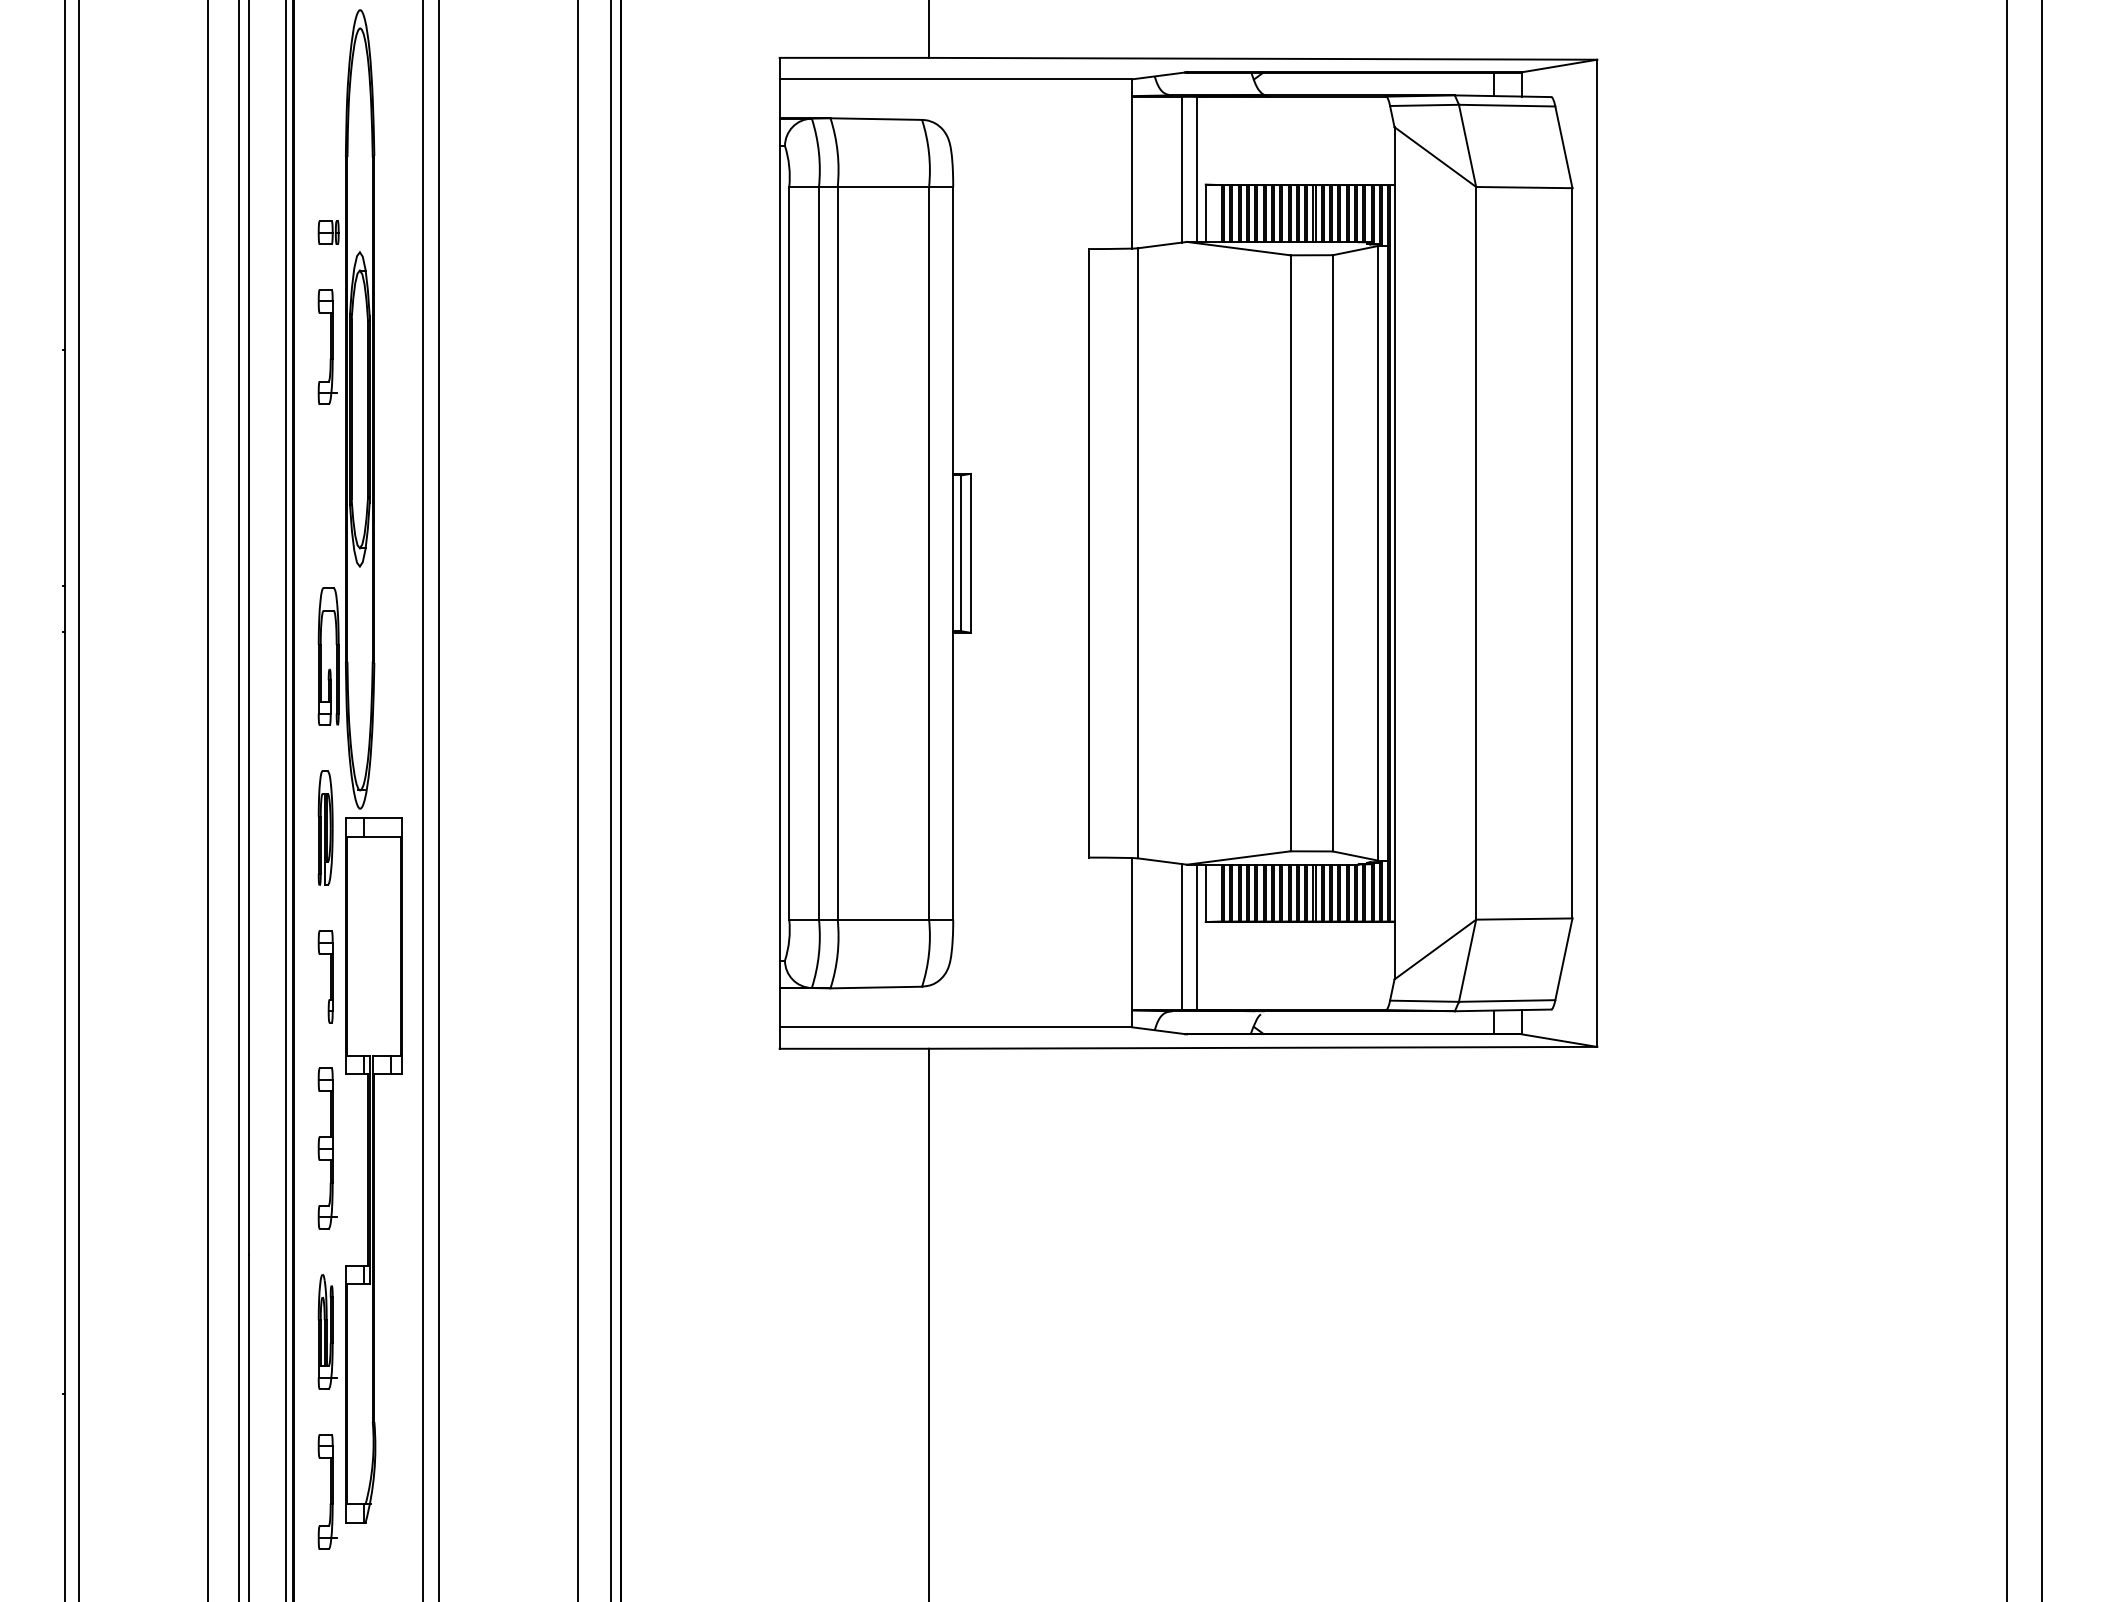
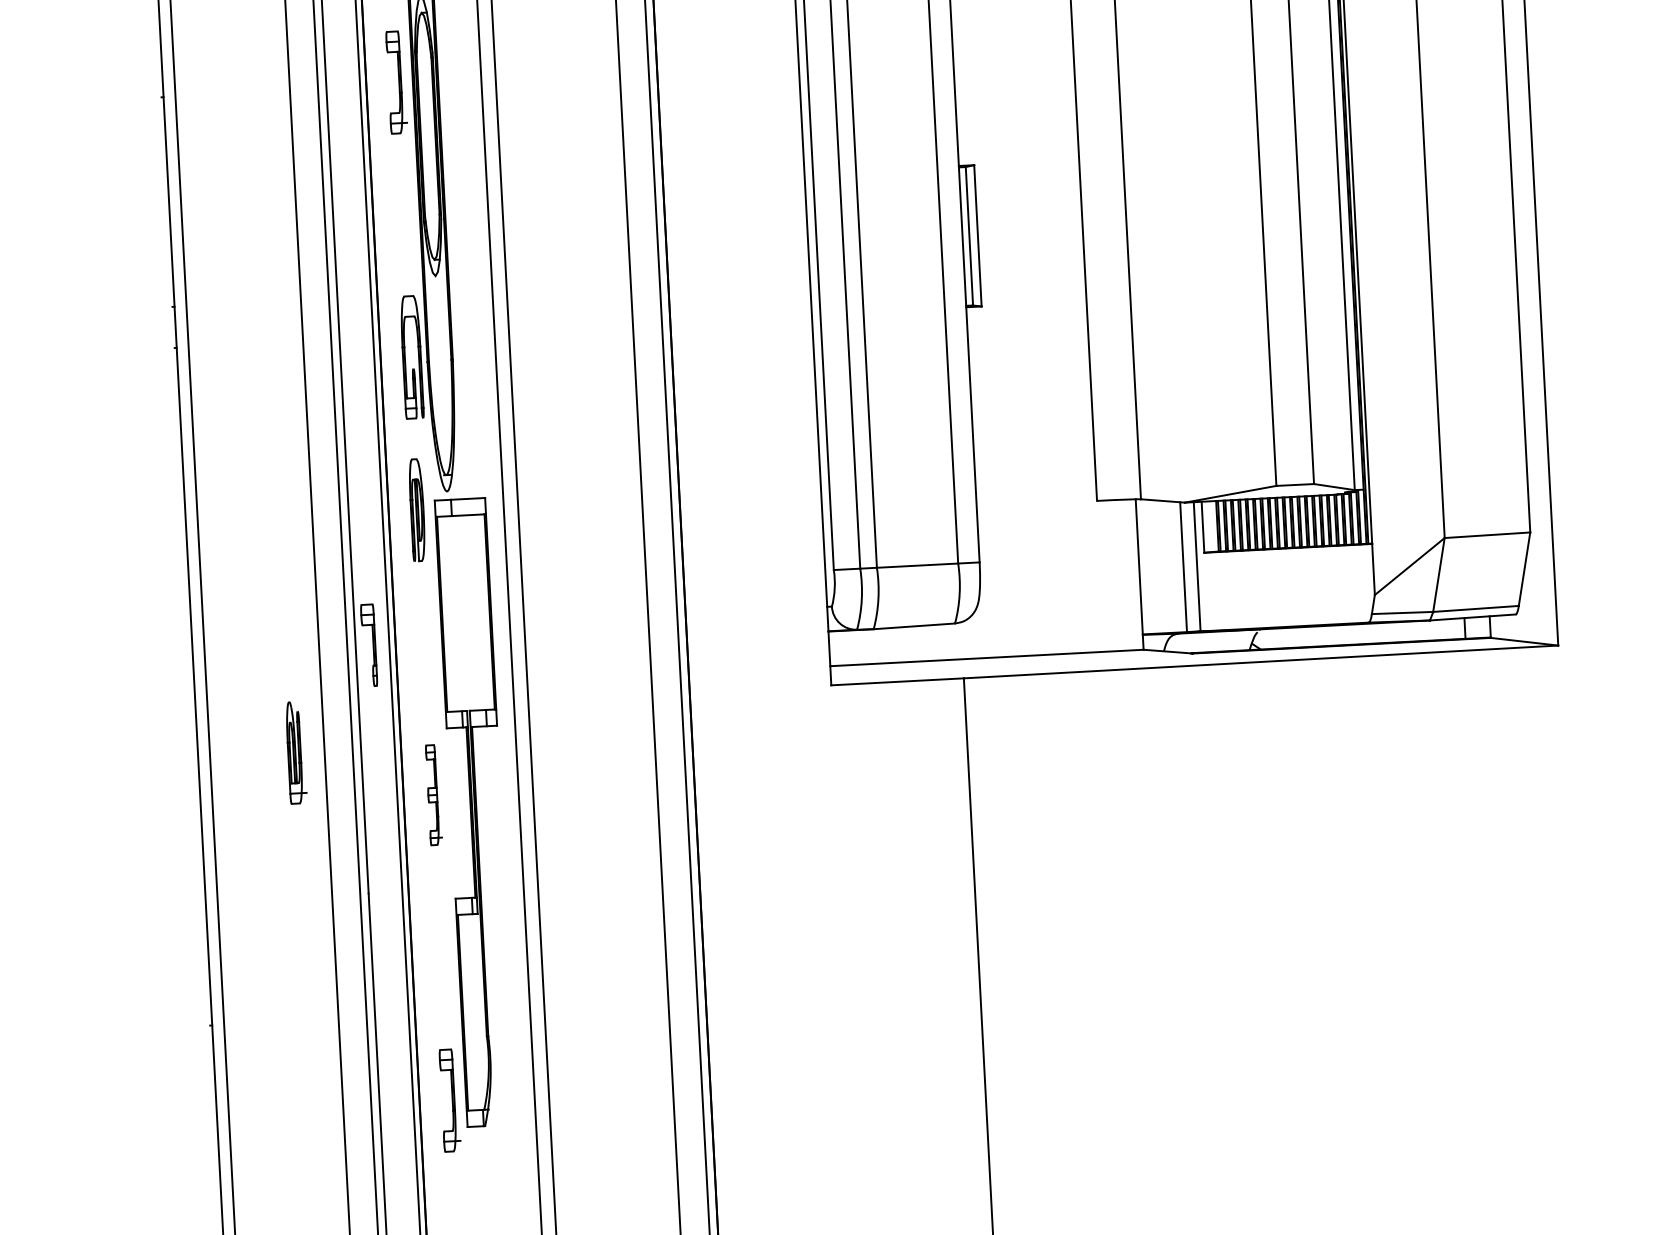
part: (325, 976) -> (368, 645), moved
part: (327, 1148) -> (433, 795), size x0.7
part: (327, 1331) -> (296, 752), moved

